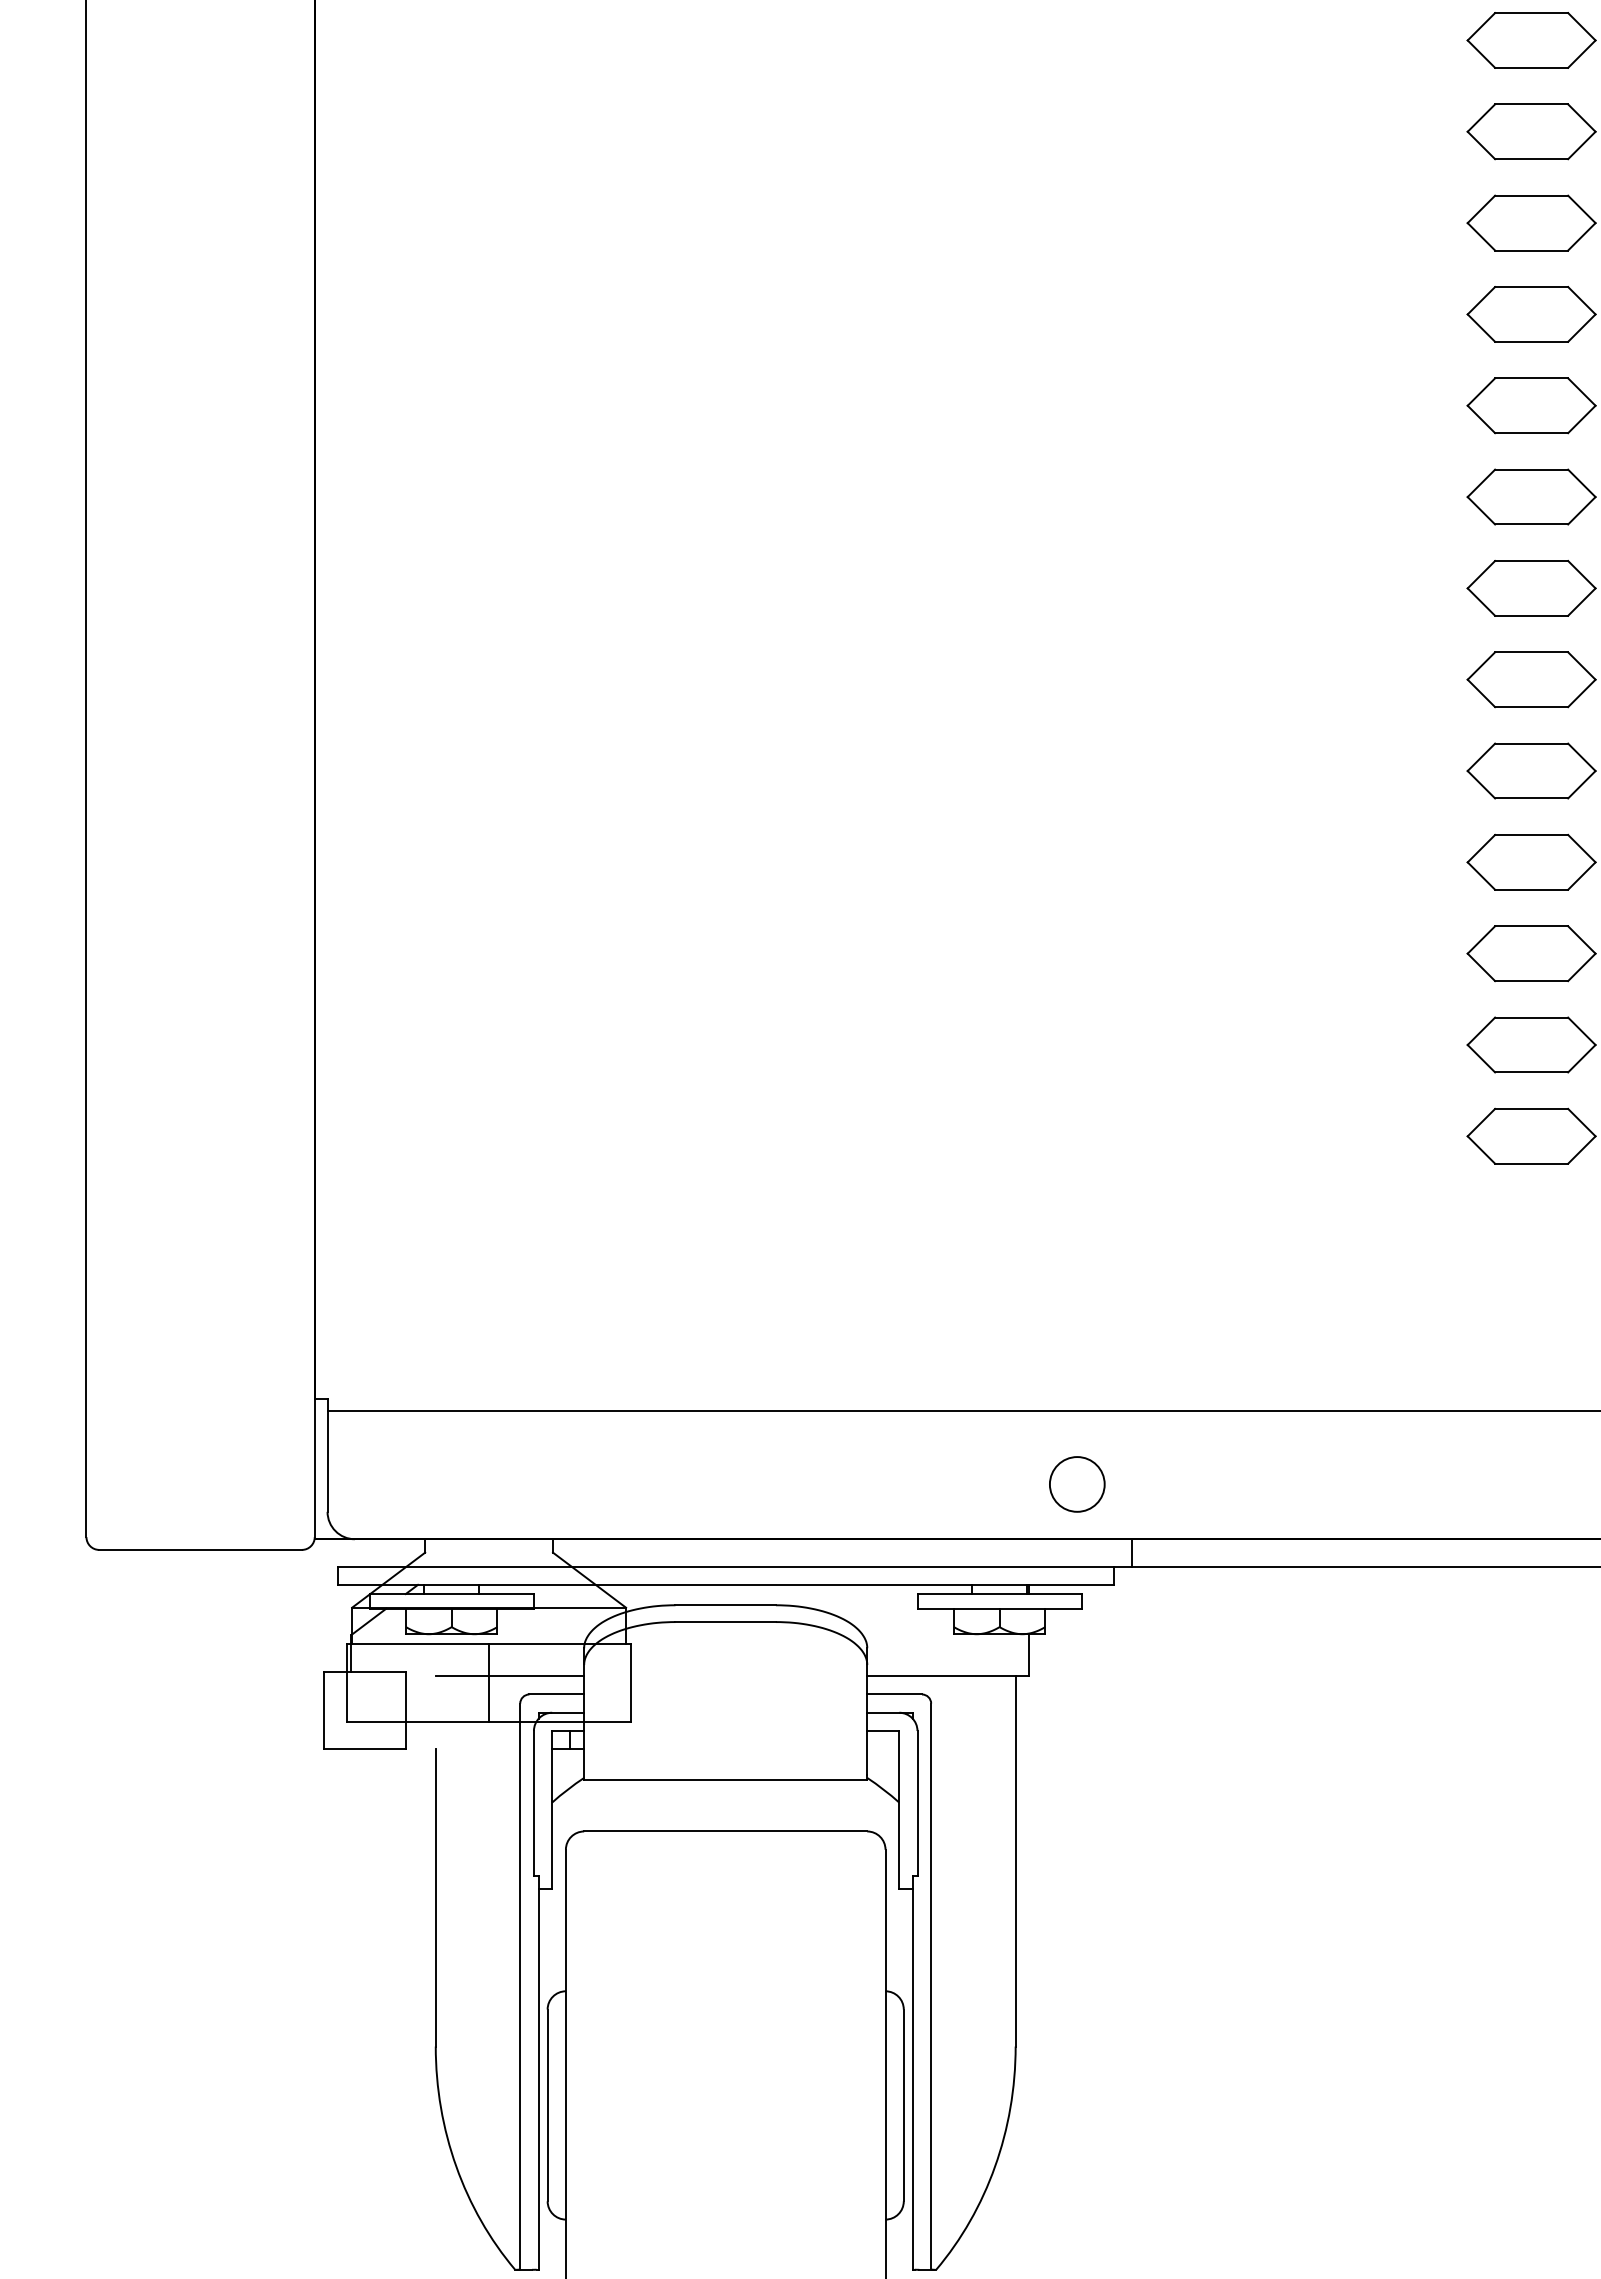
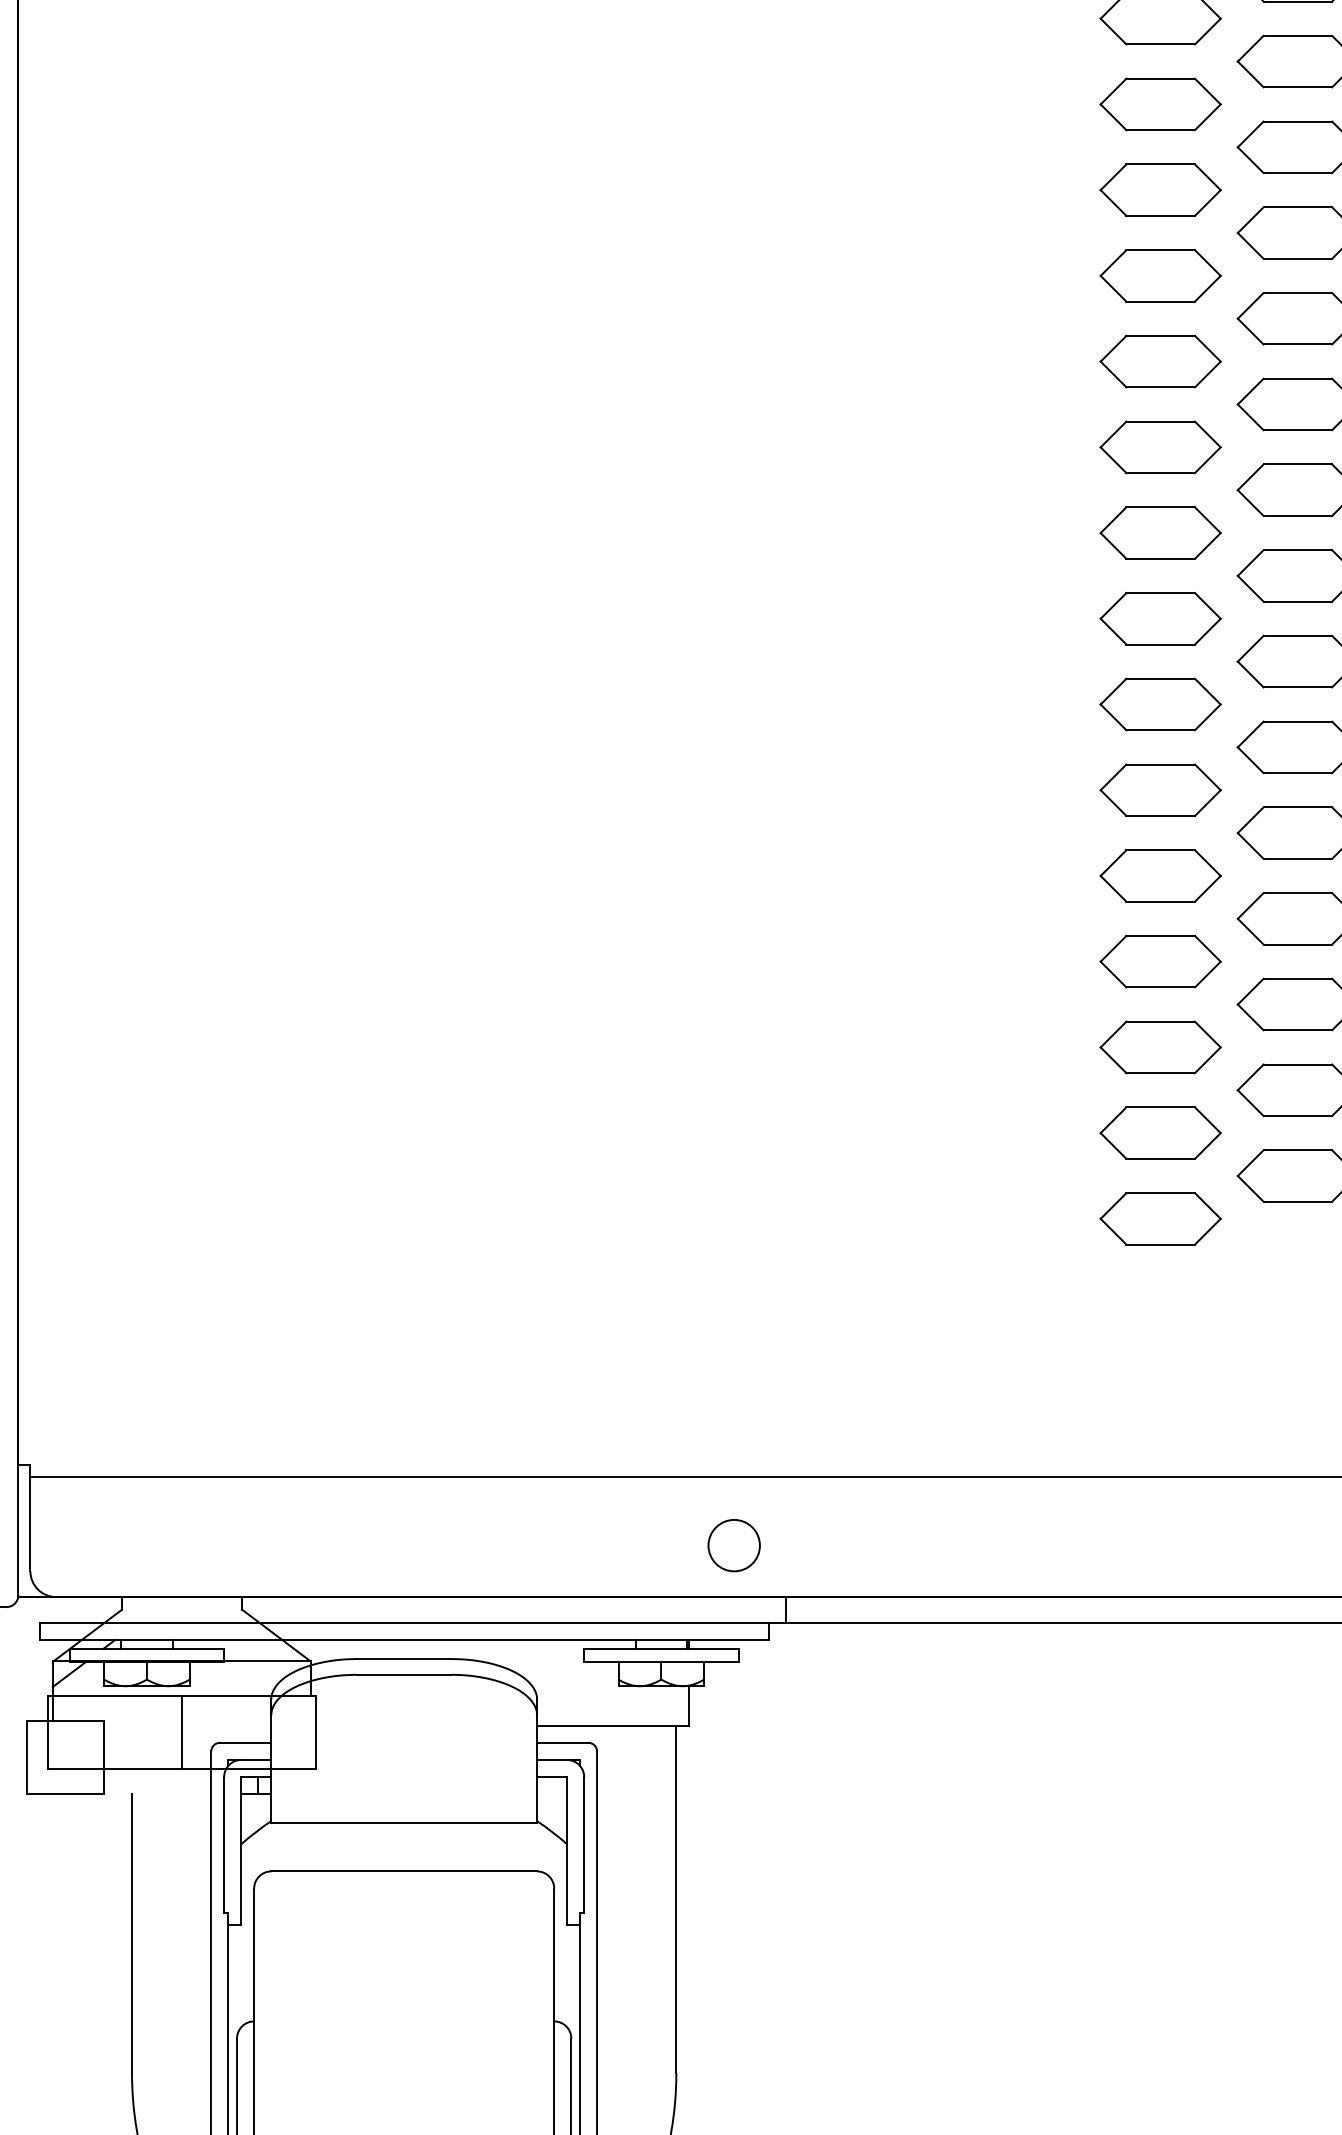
line: (509, 1676) -> (201, 1725), removed

